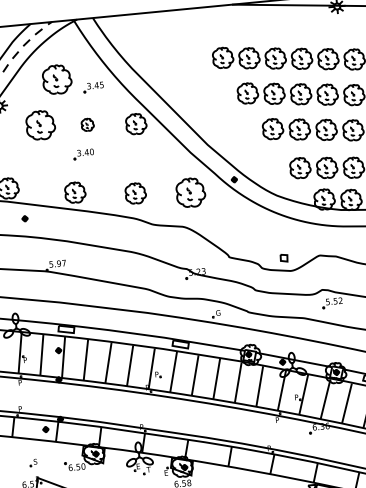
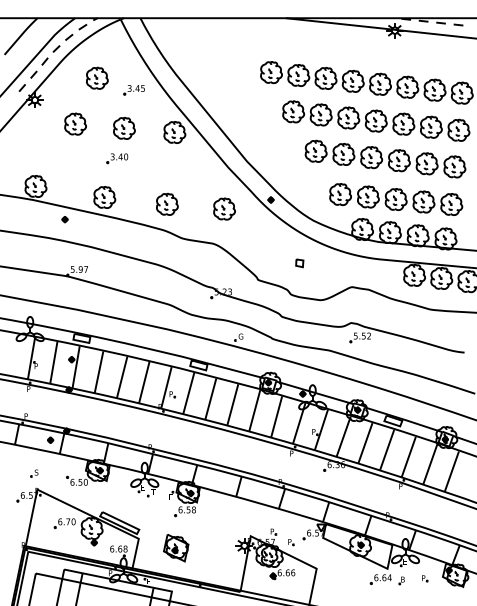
part: (57, 78) -> (97, 77), size x0.71
part: (40, 124) -> (75, 123), size x0.71
part: (87, 124) -> (124, 128), size x1.67
part: (190, 192) -> (224, 208), size x0.71
part: (24, 218) -> (64, 219), moved
part: (283, 258) -> (299, 263), moved

